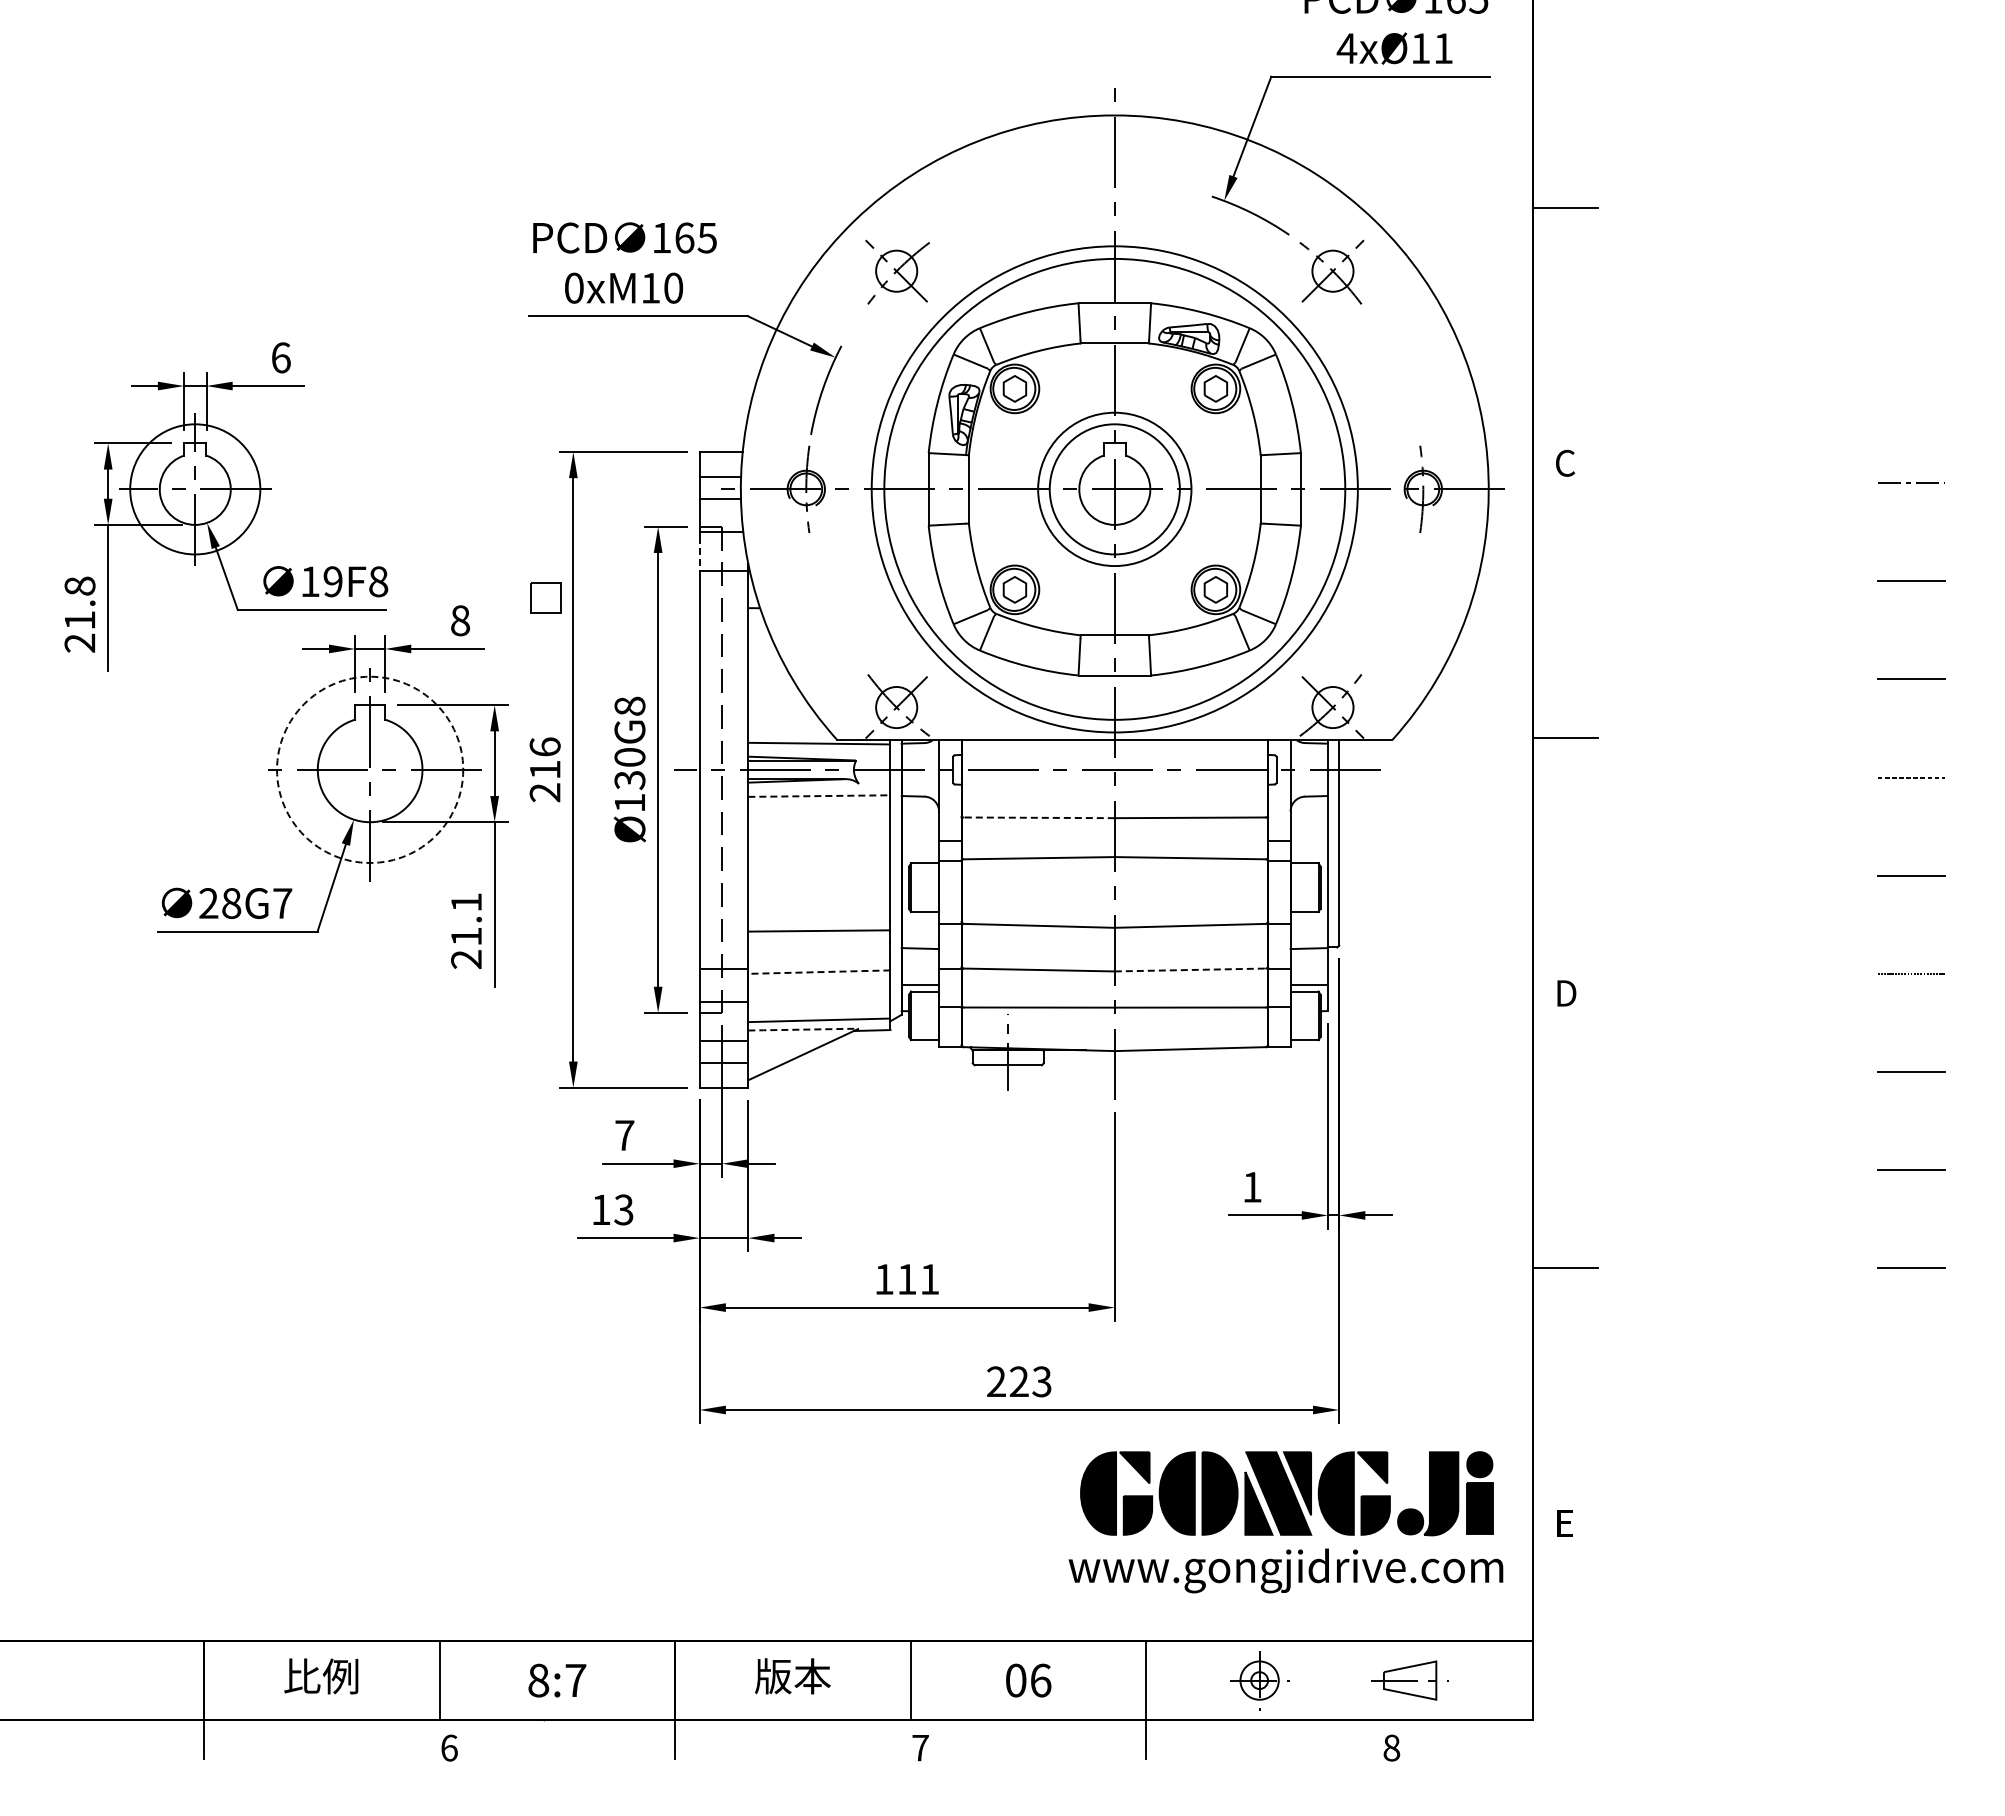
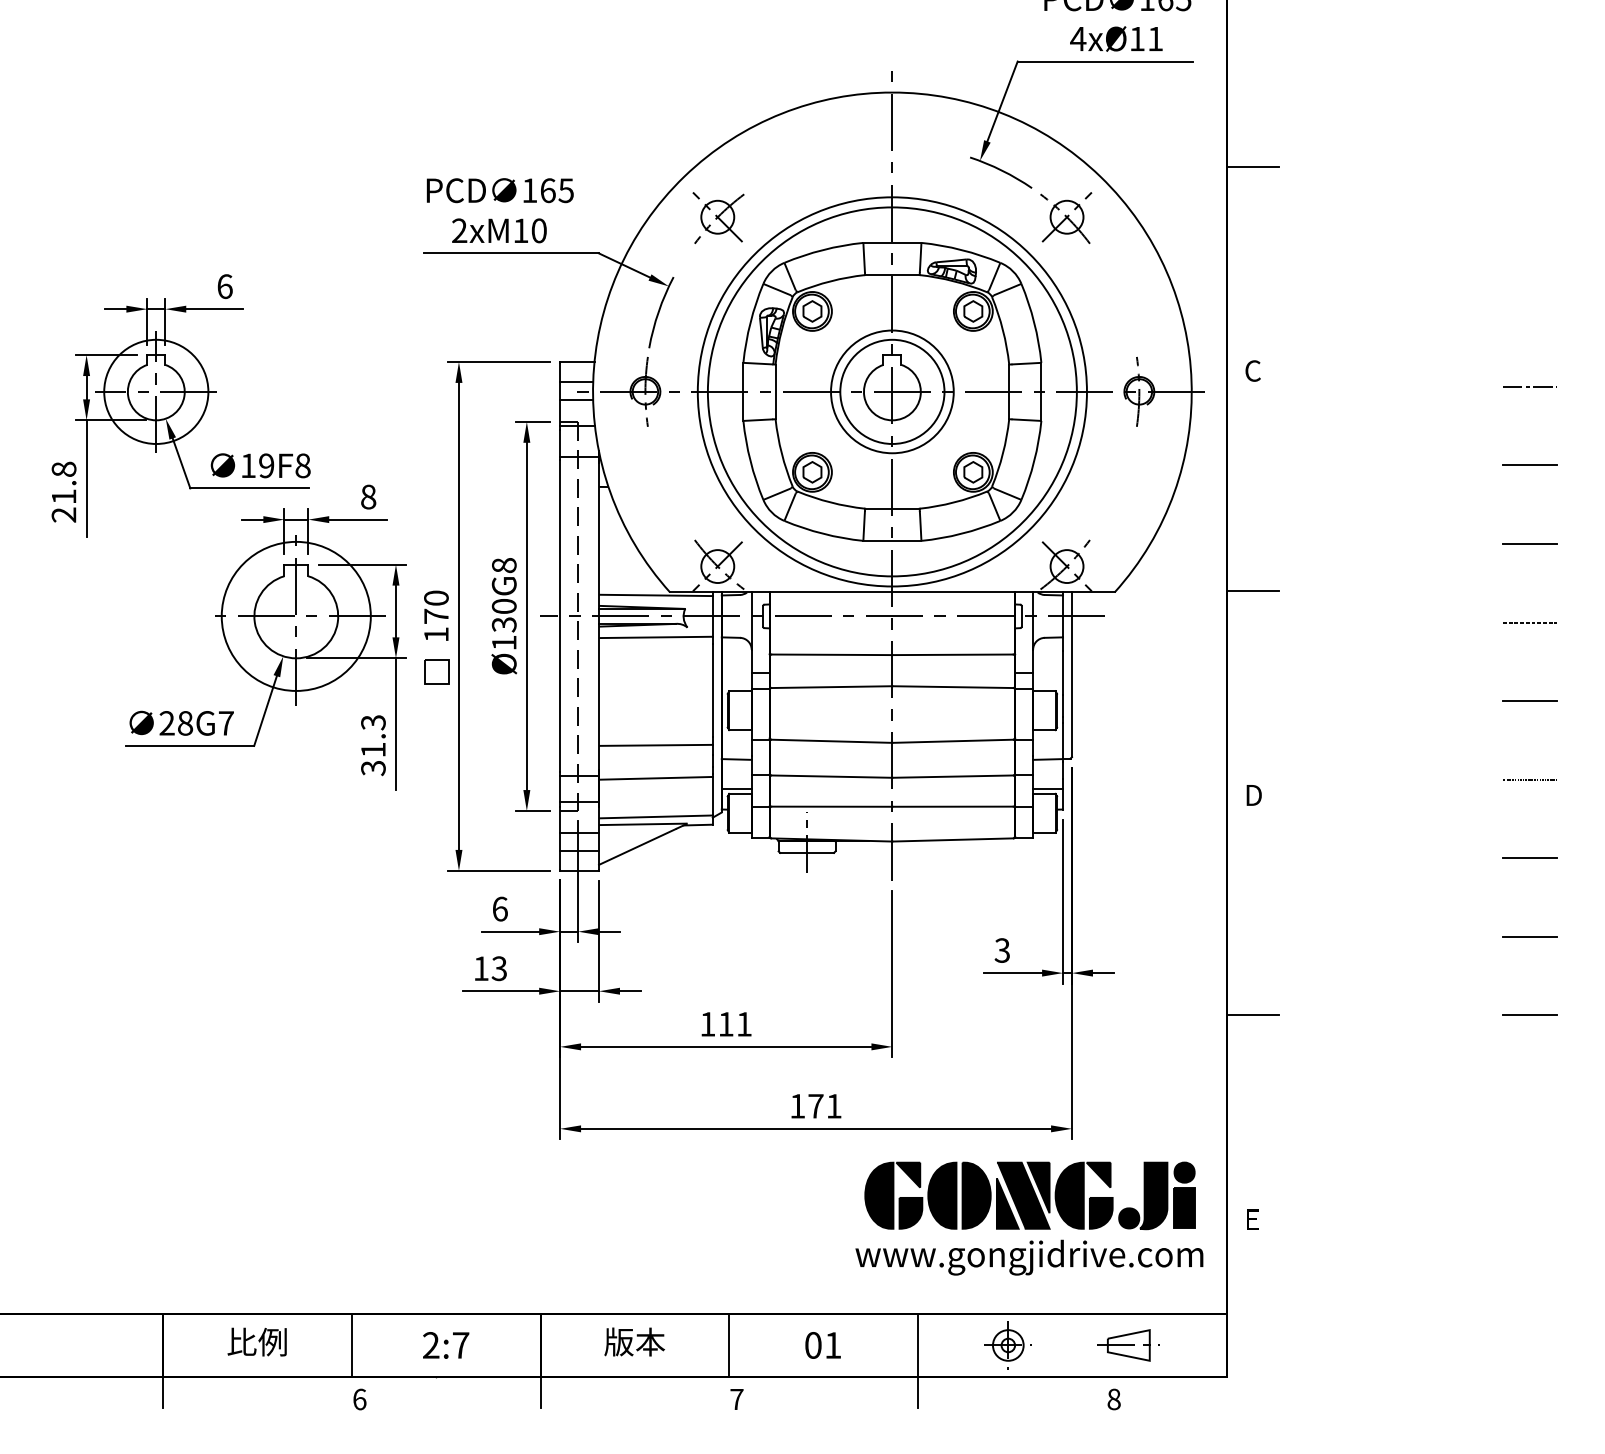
text: (573, 287) -> (459, 230), 0xM10 -> 2xM10
line: (699, 554) -> (559, 444), dashed -> solid
part: (545, 597) -> (436, 671), moved
circle: (370, 769) -> (296, 616), dashed -> solid
text: (544, 769) -> (435, 616), 216 -> 170
line: (819, 796) -> (656, 637), dashed -> solid
line: (1039, 817) -> (832, 654), dashed -> solid
text: (466, 931) -> (373, 745), 21.1 -> 31.3
line: (1190, 970) -> (952, 777), dashed -> solid
line: (817, 972) -> (654, 778), dashed -> solid
line: (804, 1029) -> (644, 824), dashed -> solid
text: (624, 1135) -> (499, 909), 7 -> 6
text: (1251, 1186) -> (1001, 949), 1 -> 3
text: (1019, 1381) -> (816, 1106), 223 -> 171
text: (538, 1680) -> (431, 1345), 8:7 -> 2:7
text: (1041, 1680) -> (833, 1345), 06 -> 01

